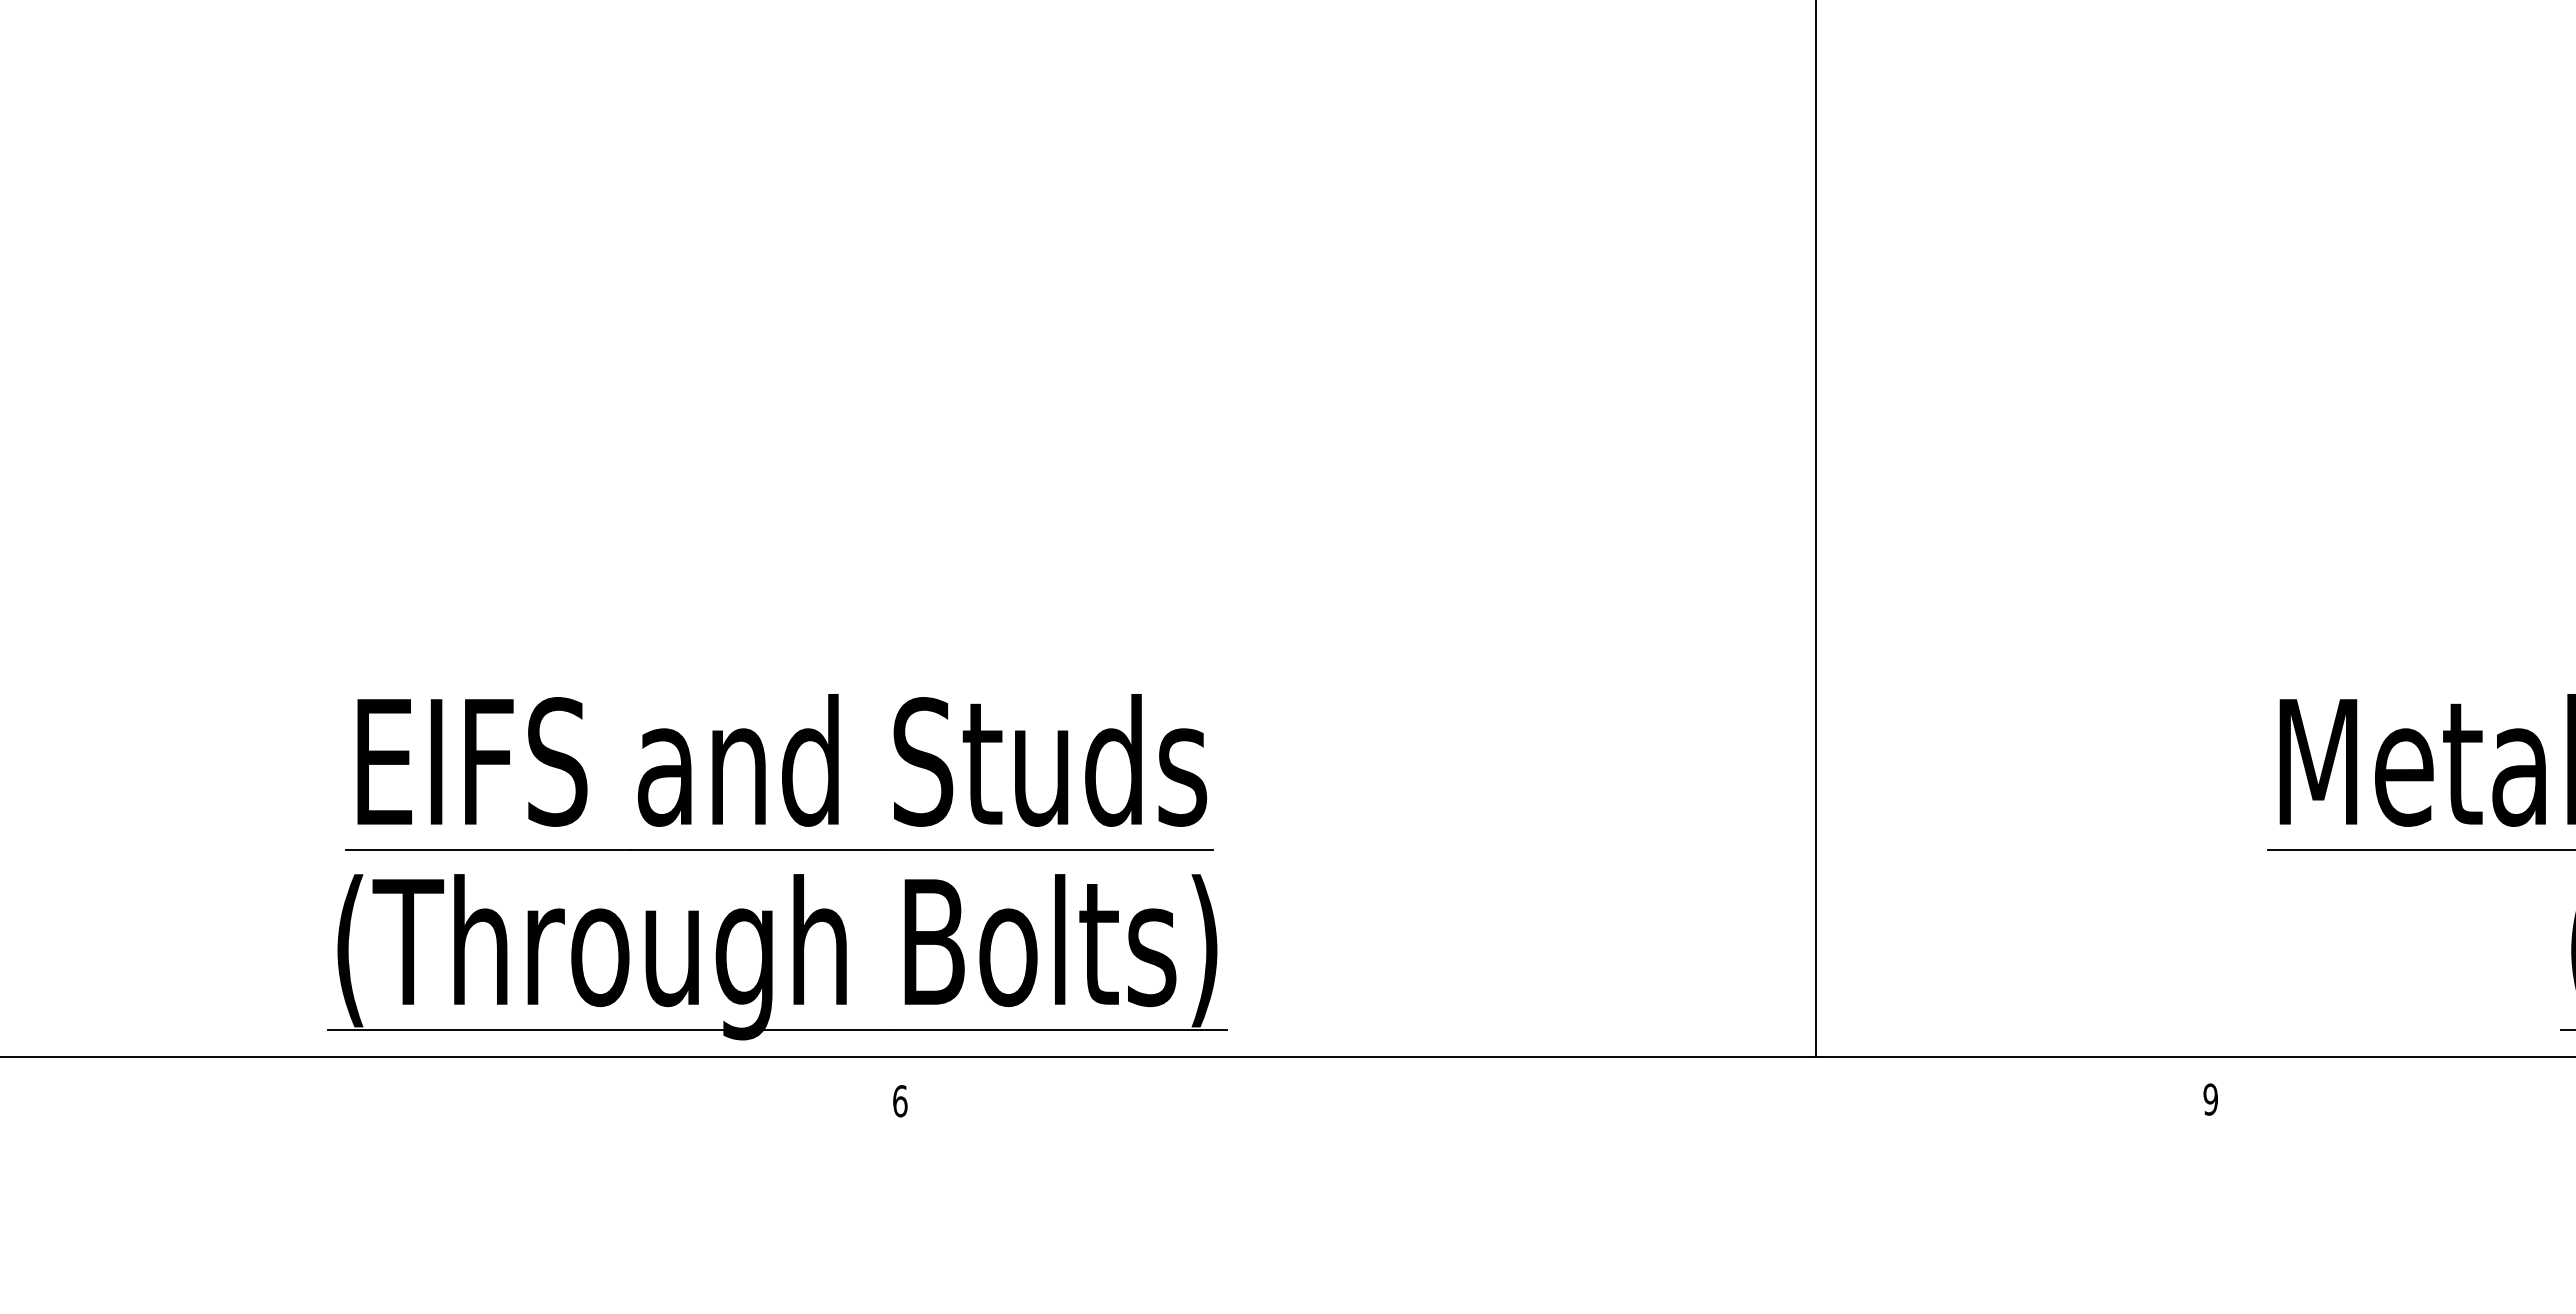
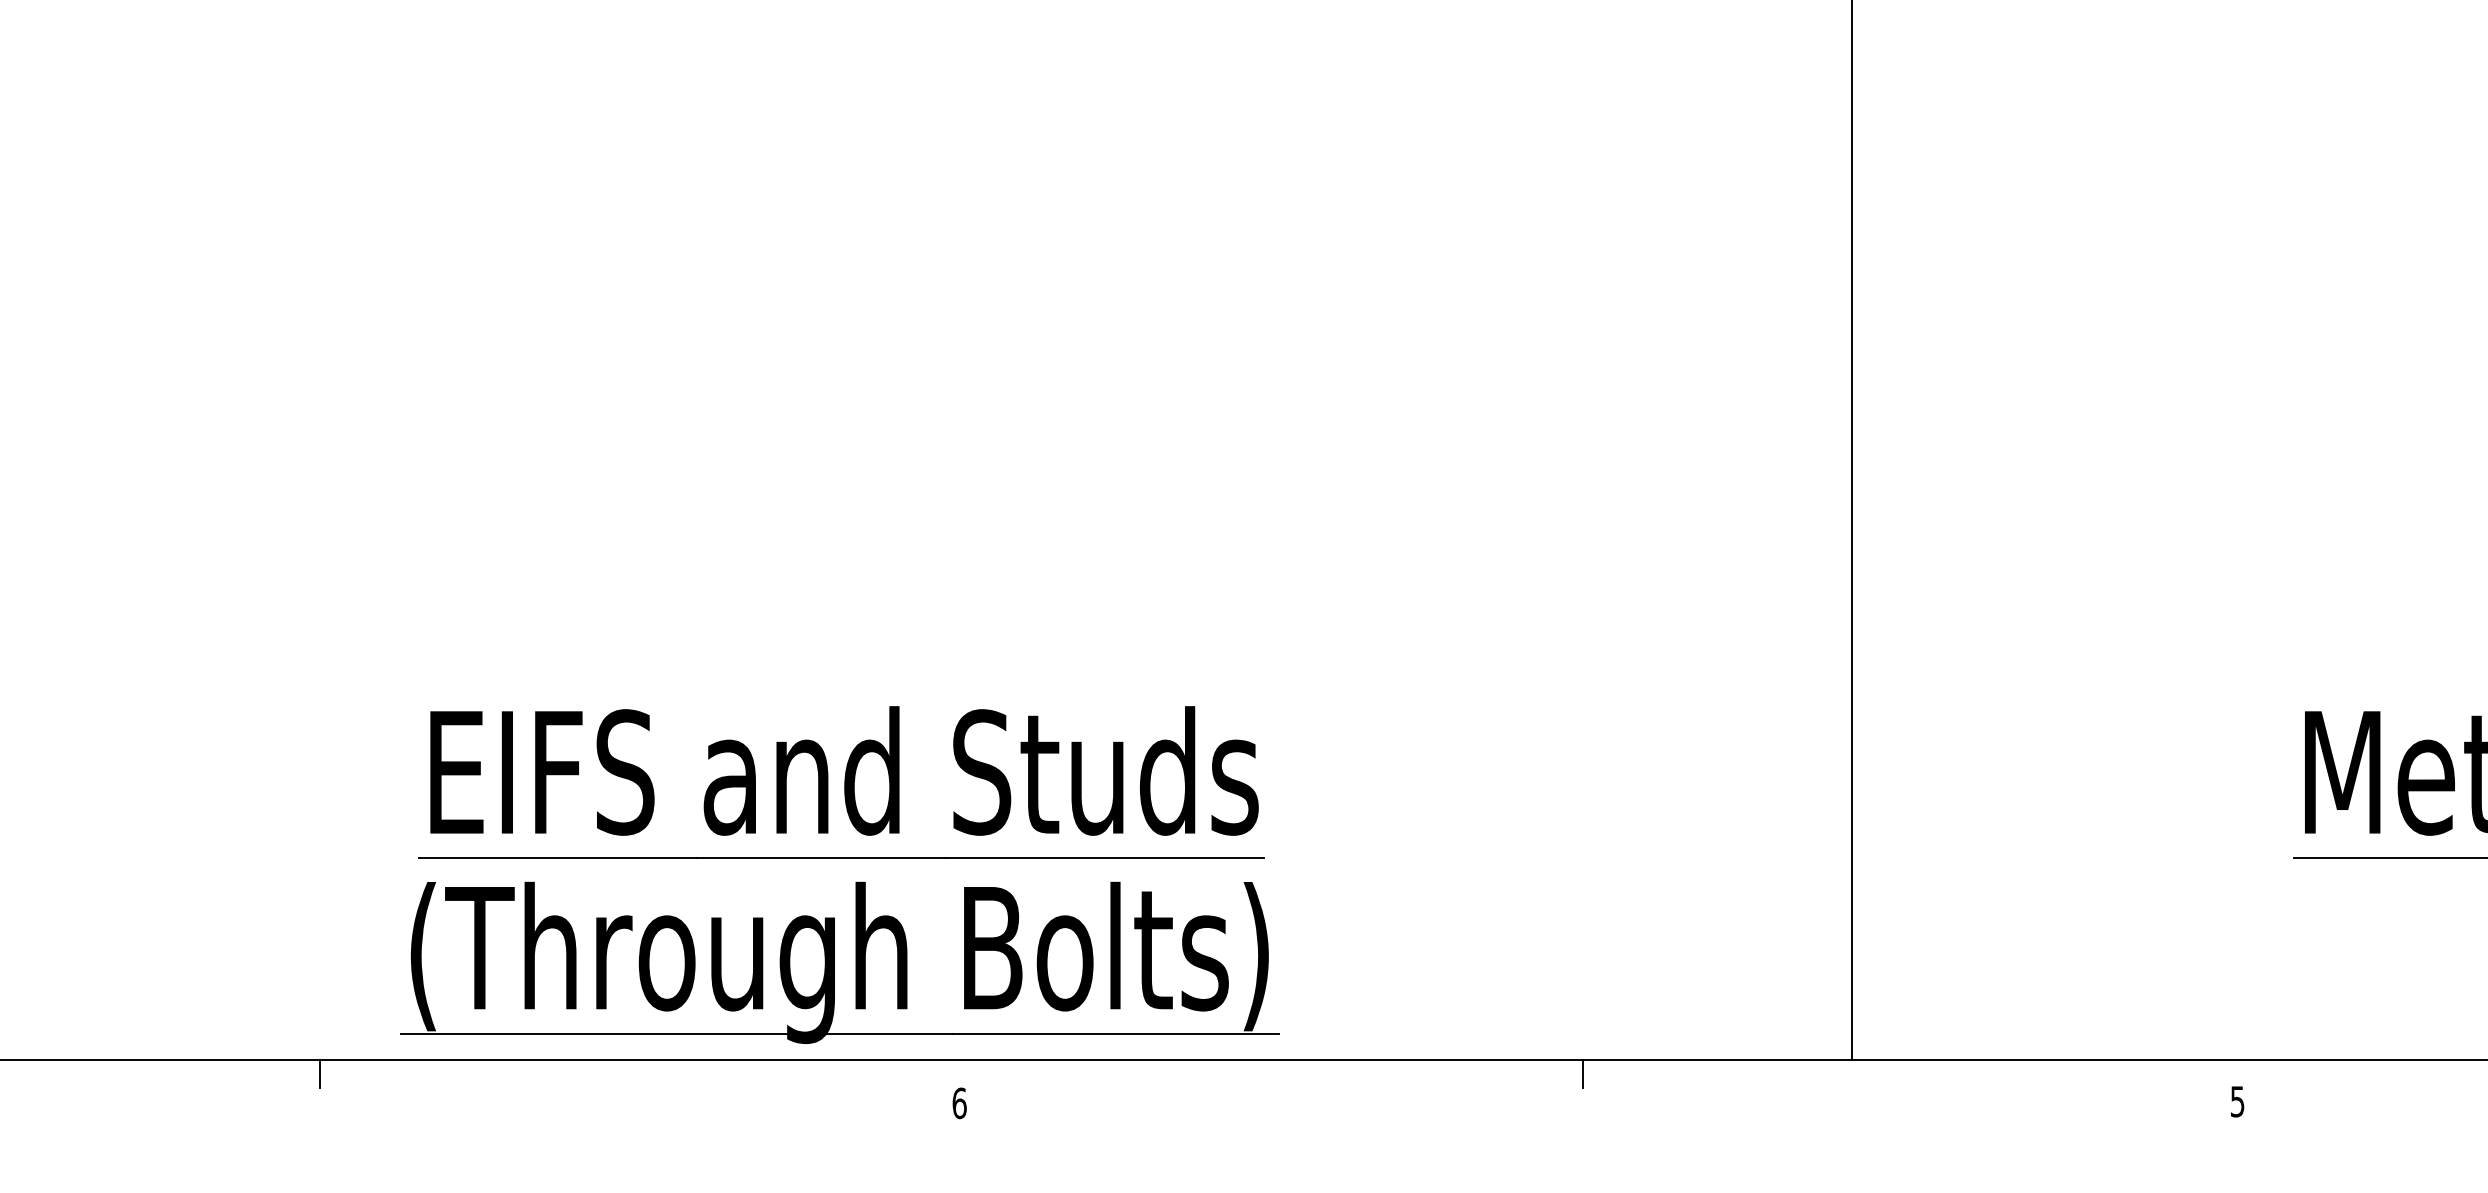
line: (244, 1070) -> (320, 1073), added
line: (1539, 1070) -> (1582, 1073), added
text: (2210, 1099) -> (2237, 1101), 9 -> 5

